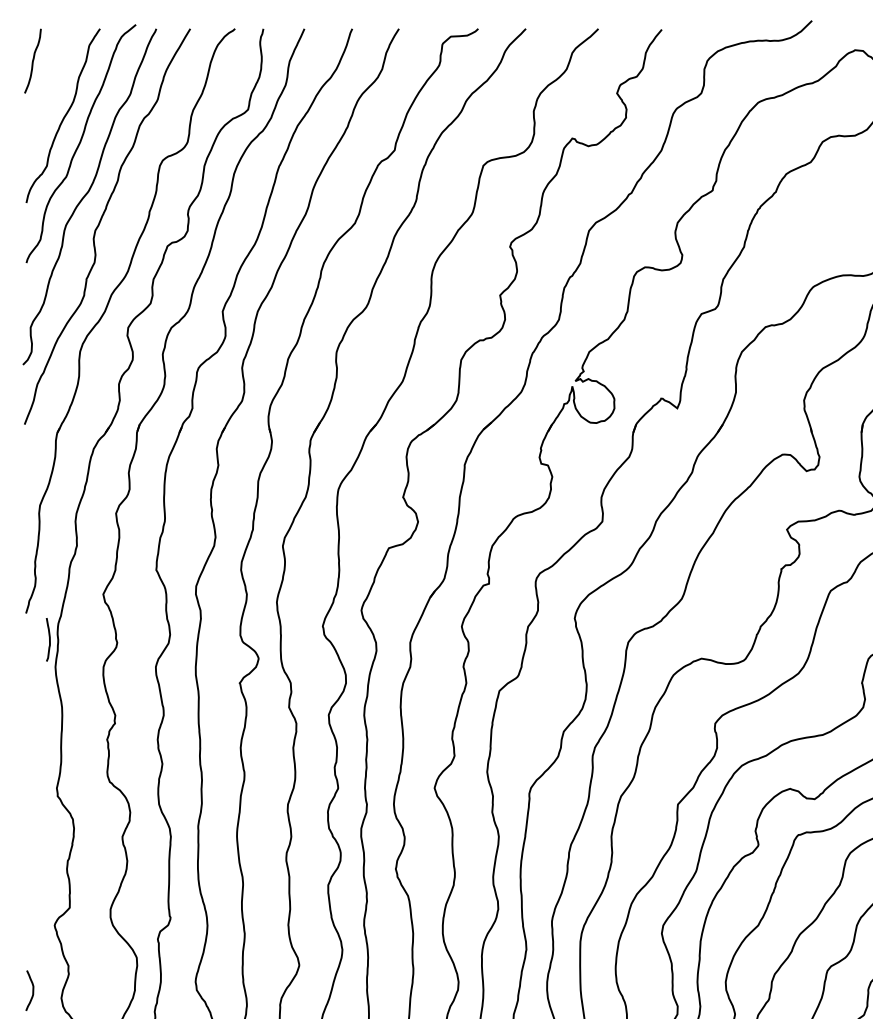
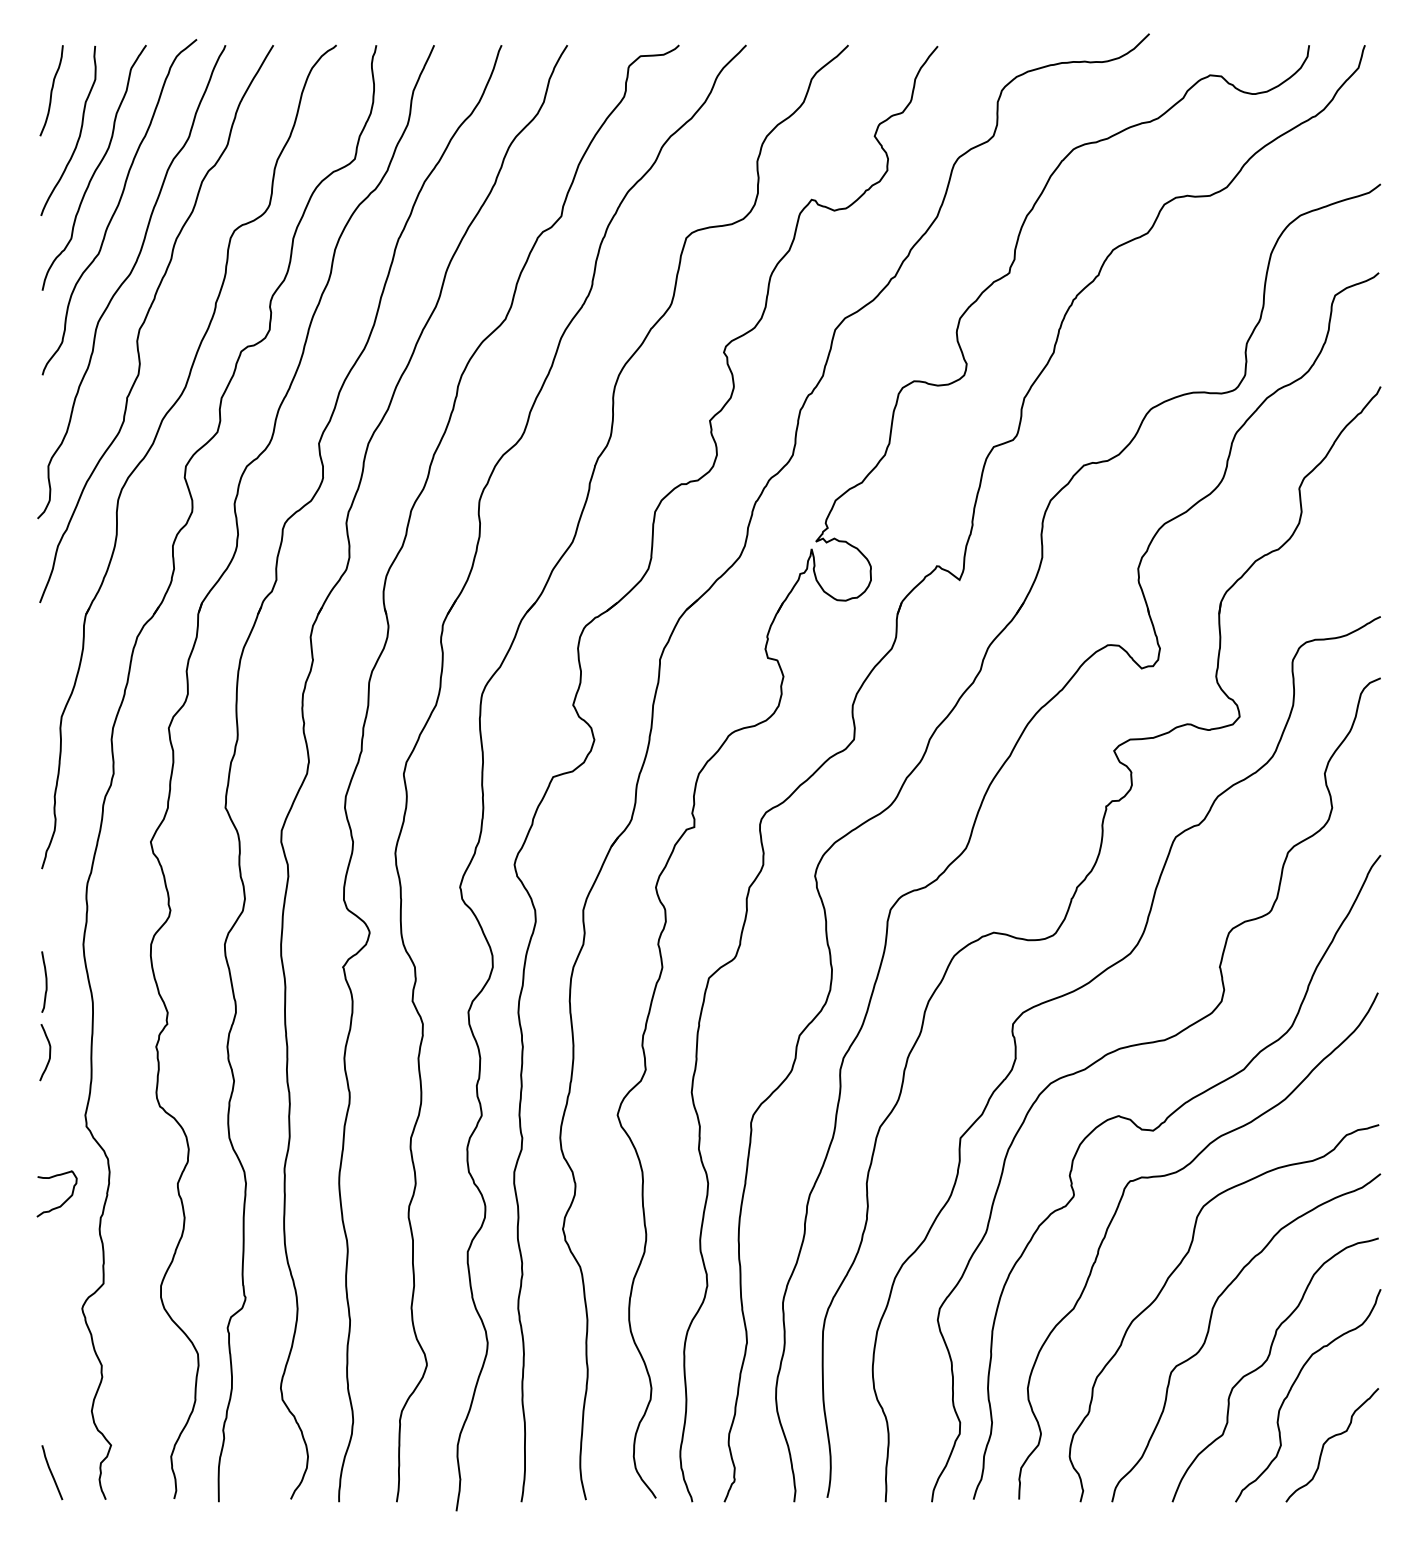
curve: (52, 90) -> (79, 132), added
curve: (49, 639) -> (45, 981), moved
curve: (42, 849) -> (64, 1201), added
curve: (32, 990) -> (49, 1052), moved

